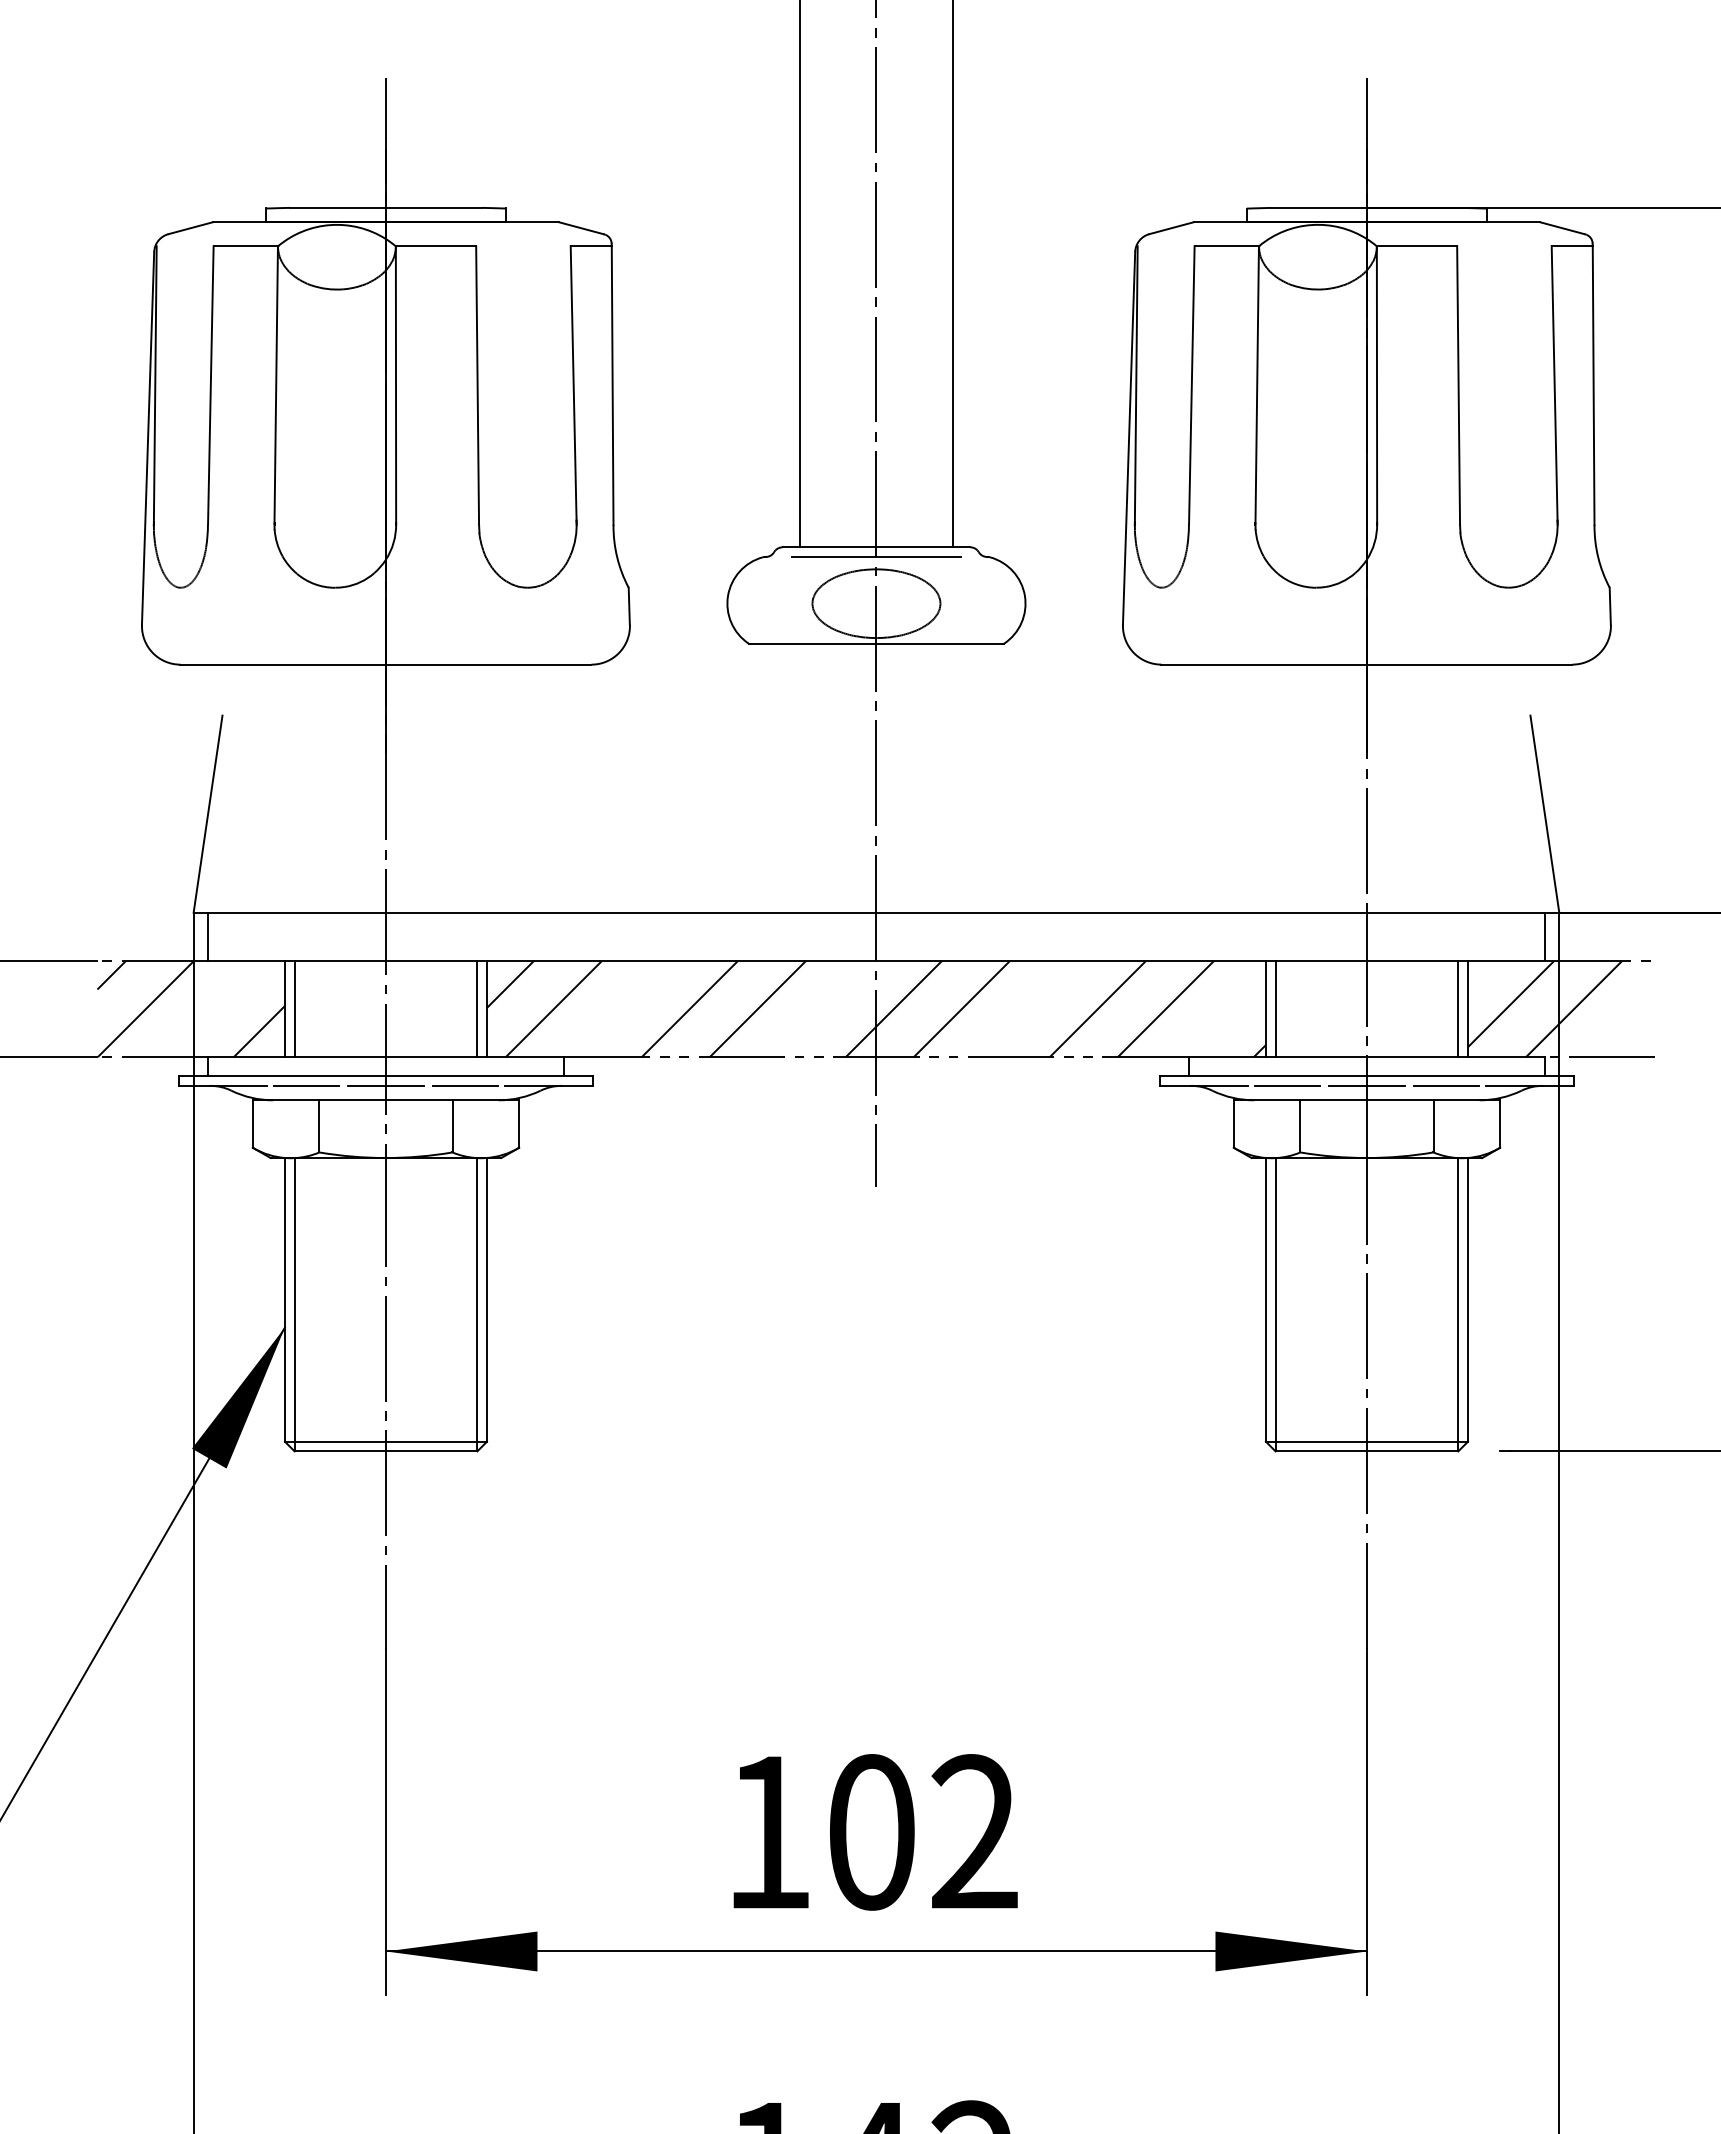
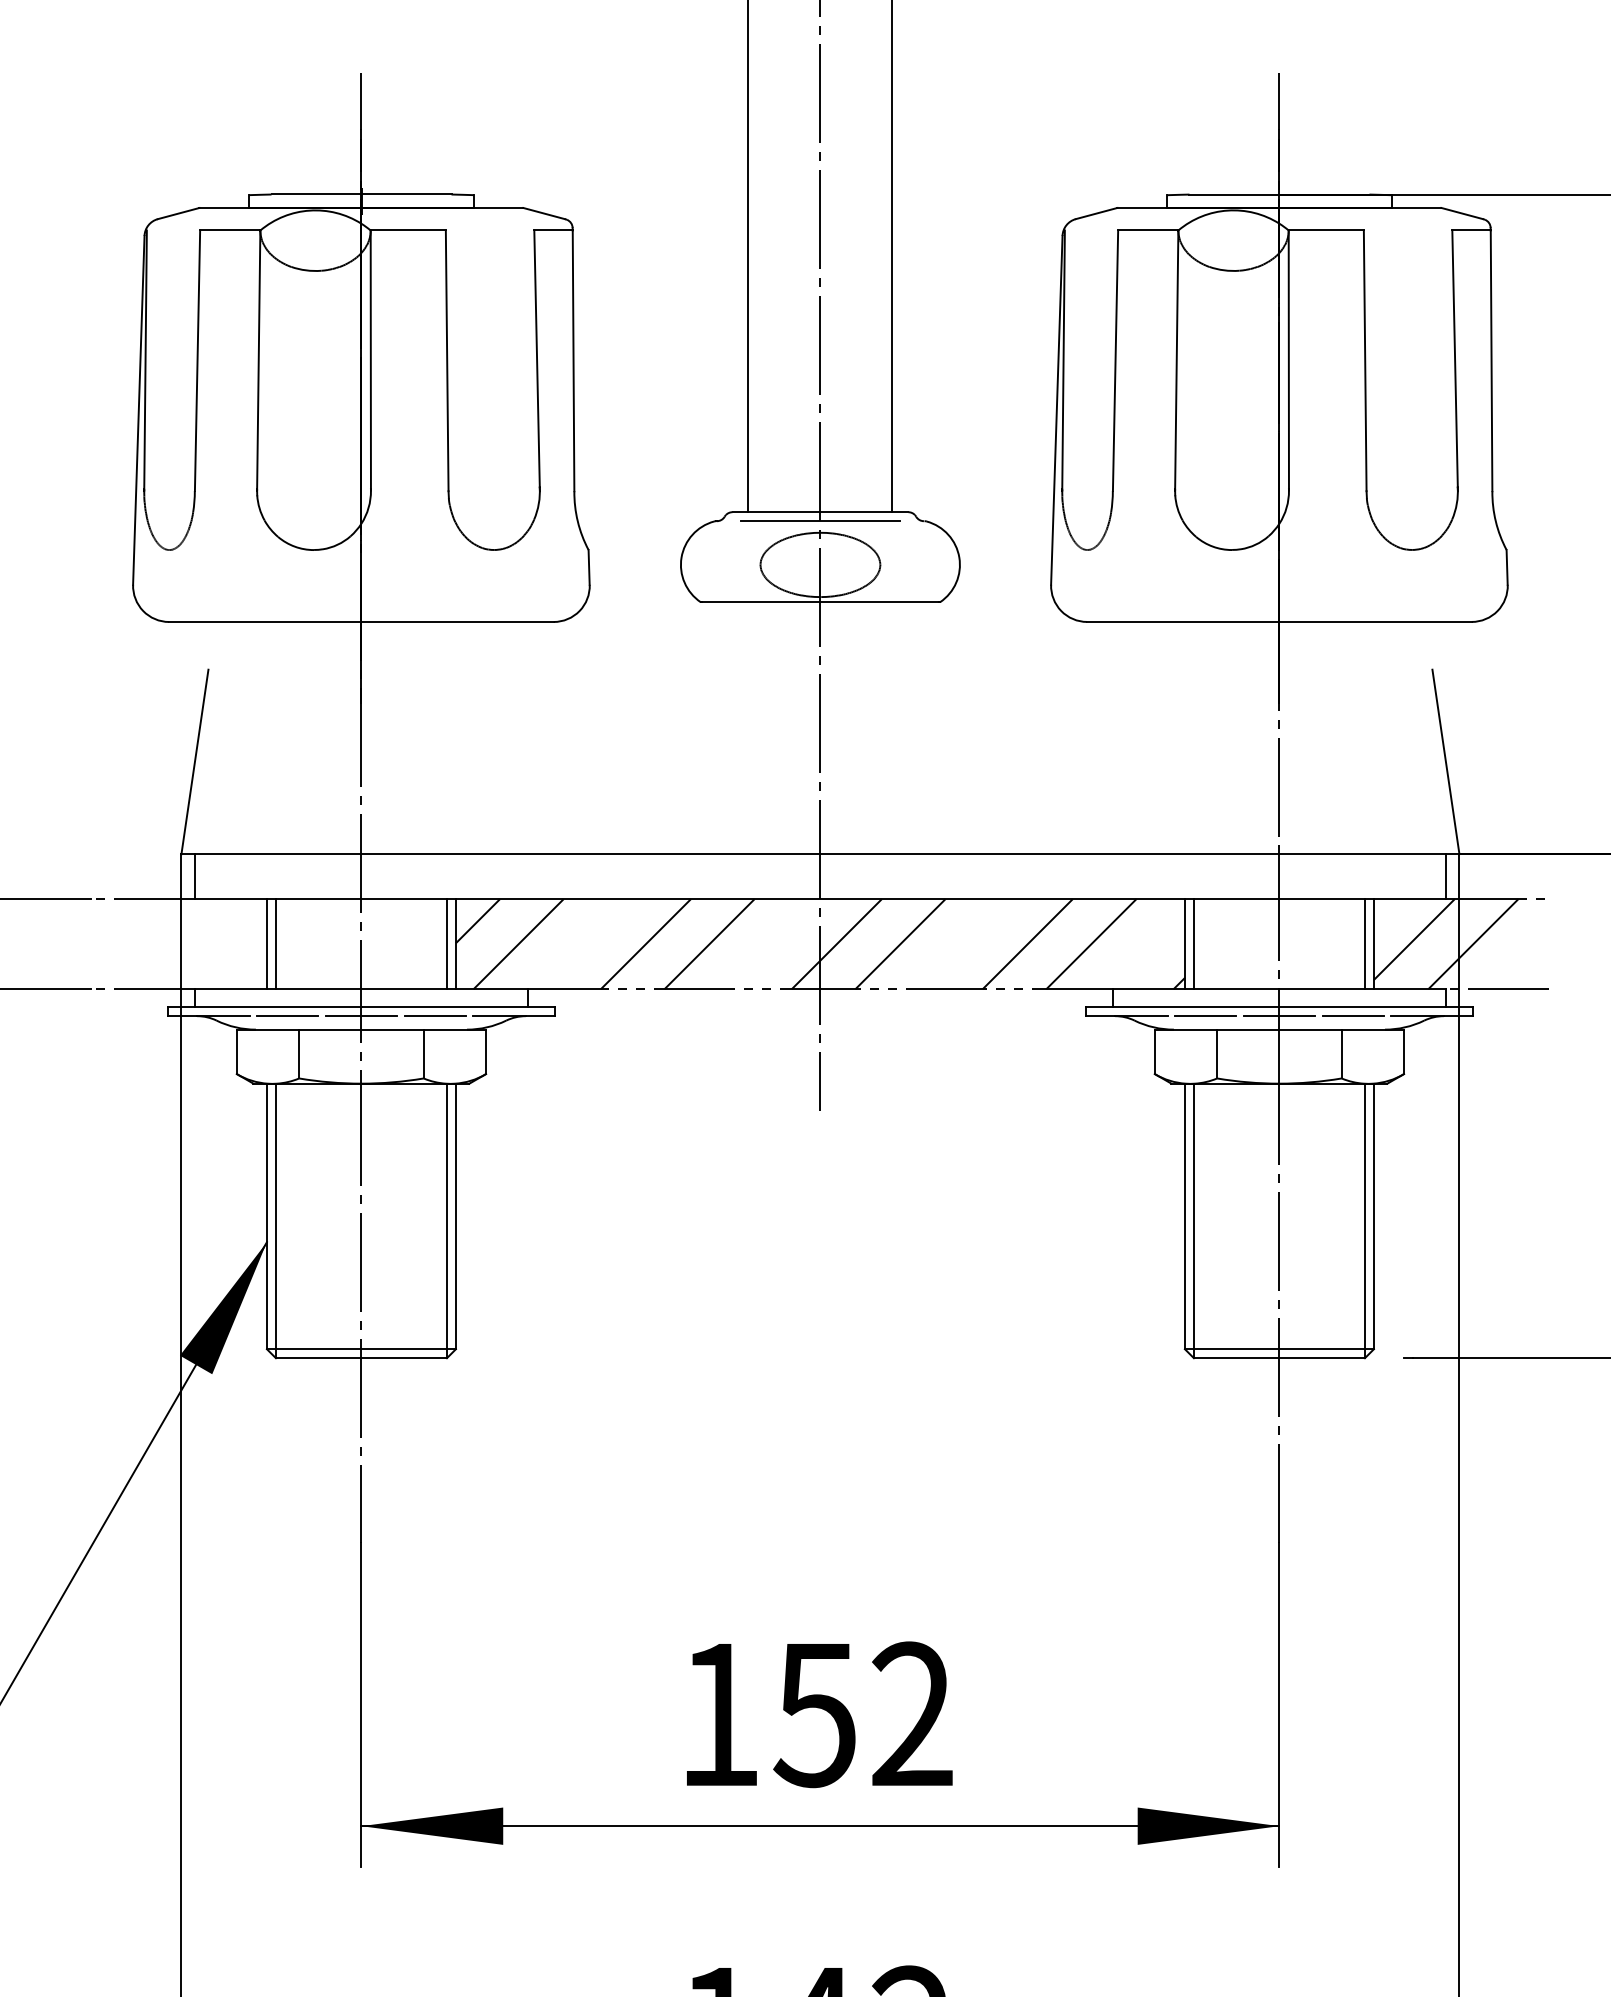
hatch: (191, 1008) -> (179, 943), removed
text: (869, 1832) -> (813, 1714), 102 -> 152

